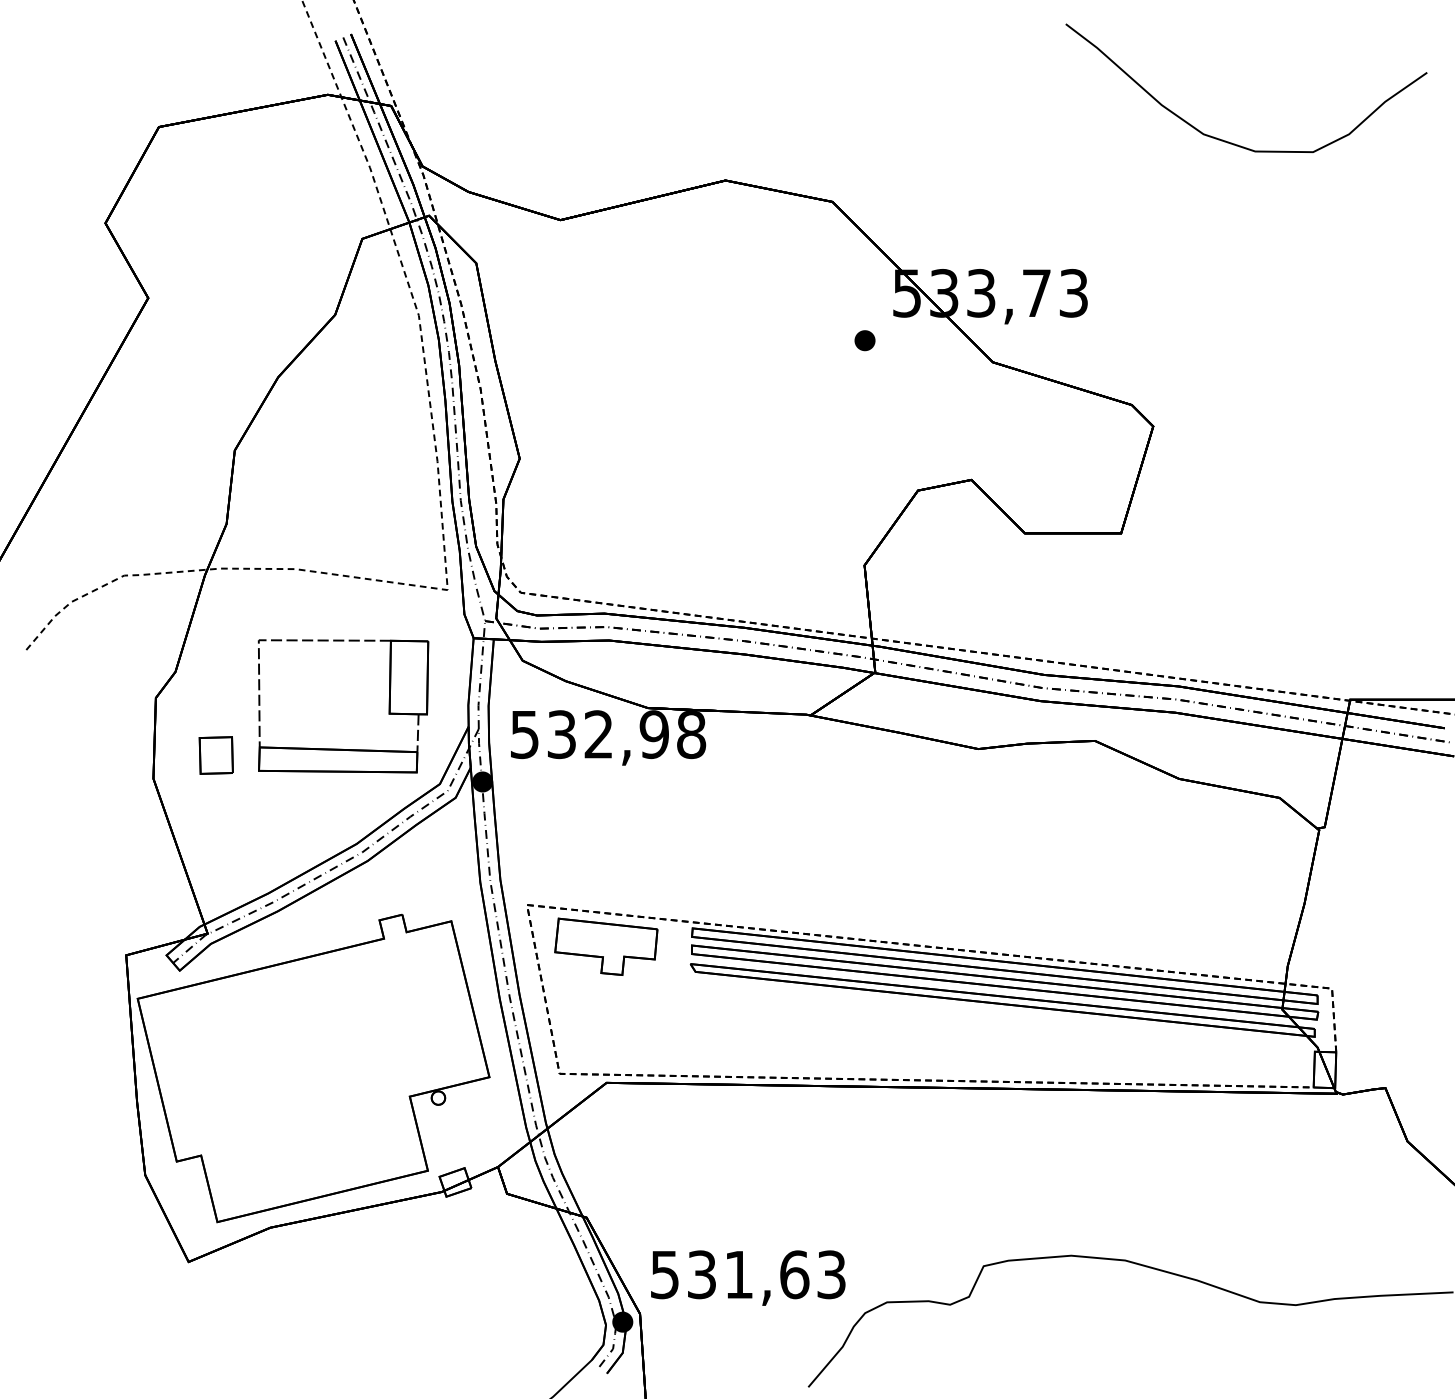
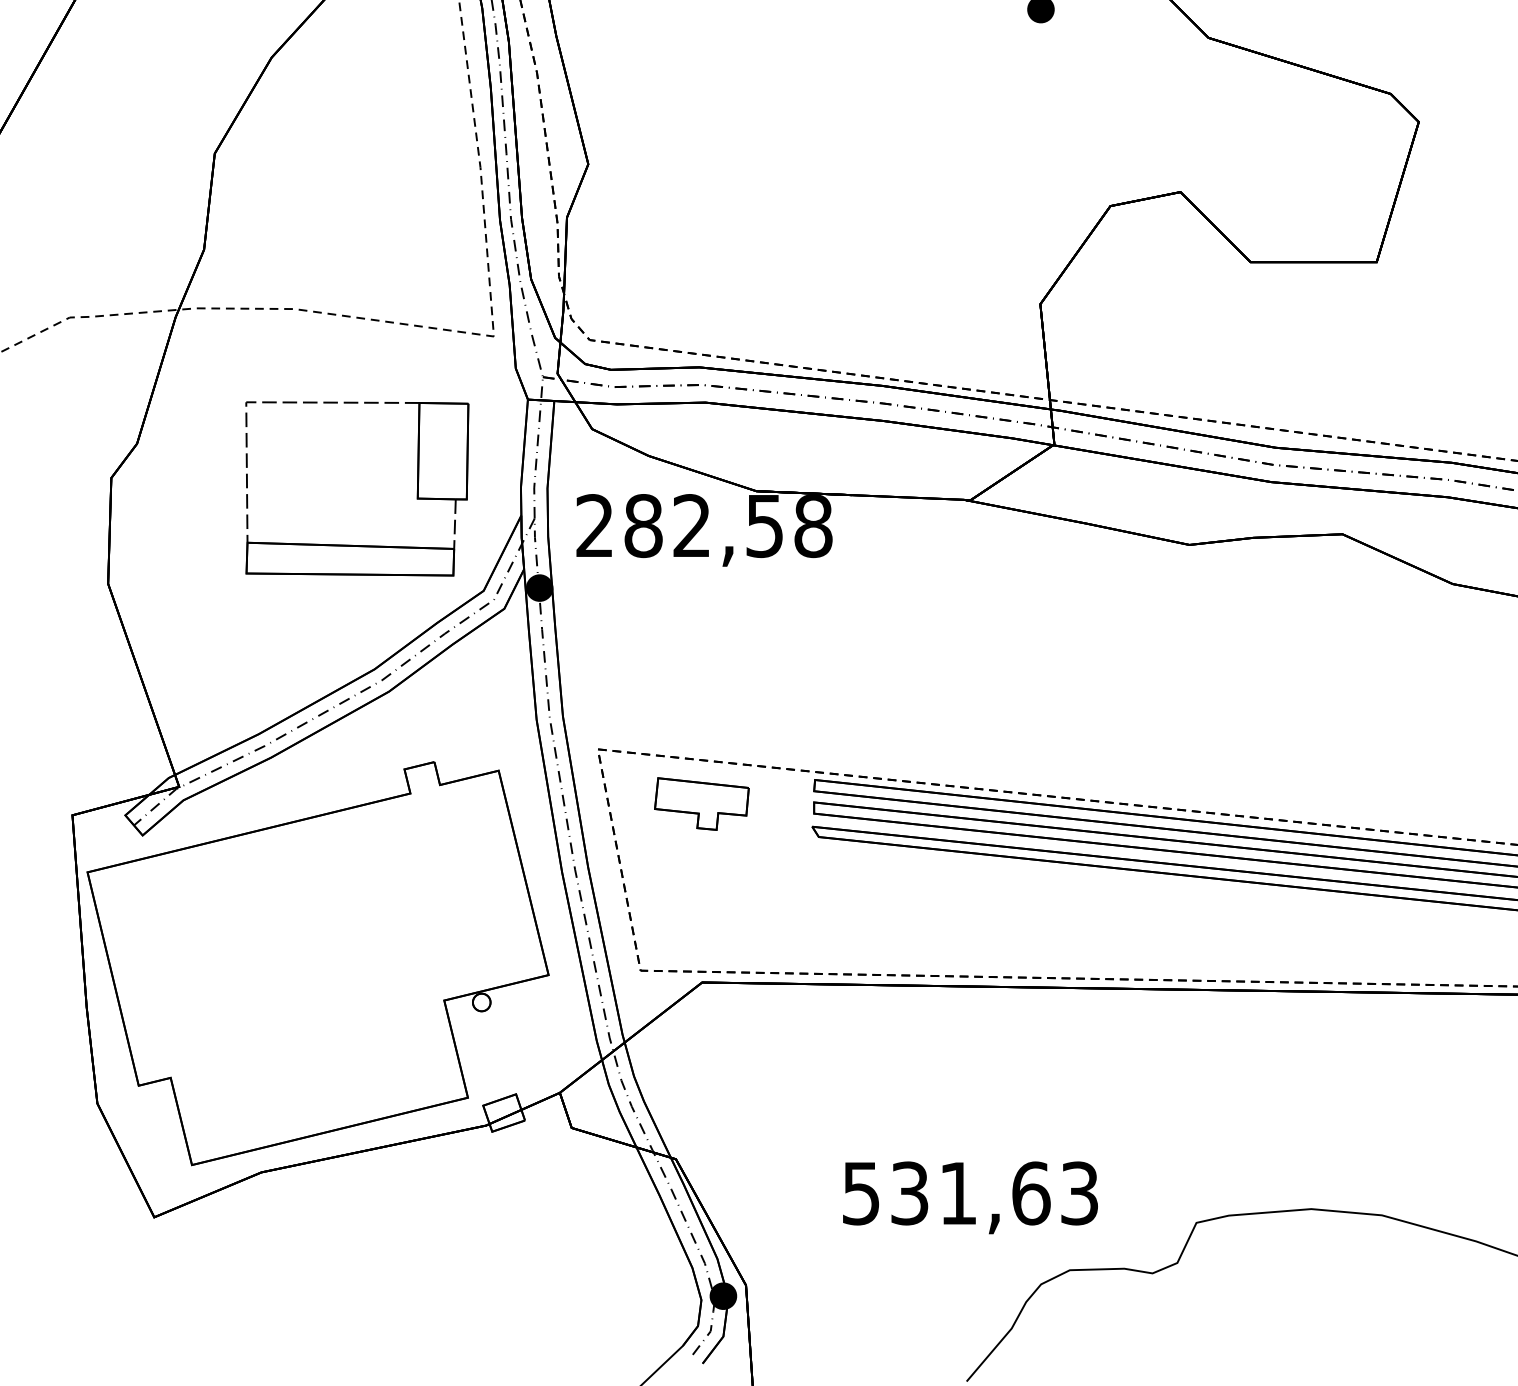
text: (589, 734) -> (679, 525), 532,98 -> 282,58
part: (215, 755) -> (189, 553), removed
part: (606, 946) -> (702, 803), size x0.7
text: (748, 1277) -> (970, 1197), moved

